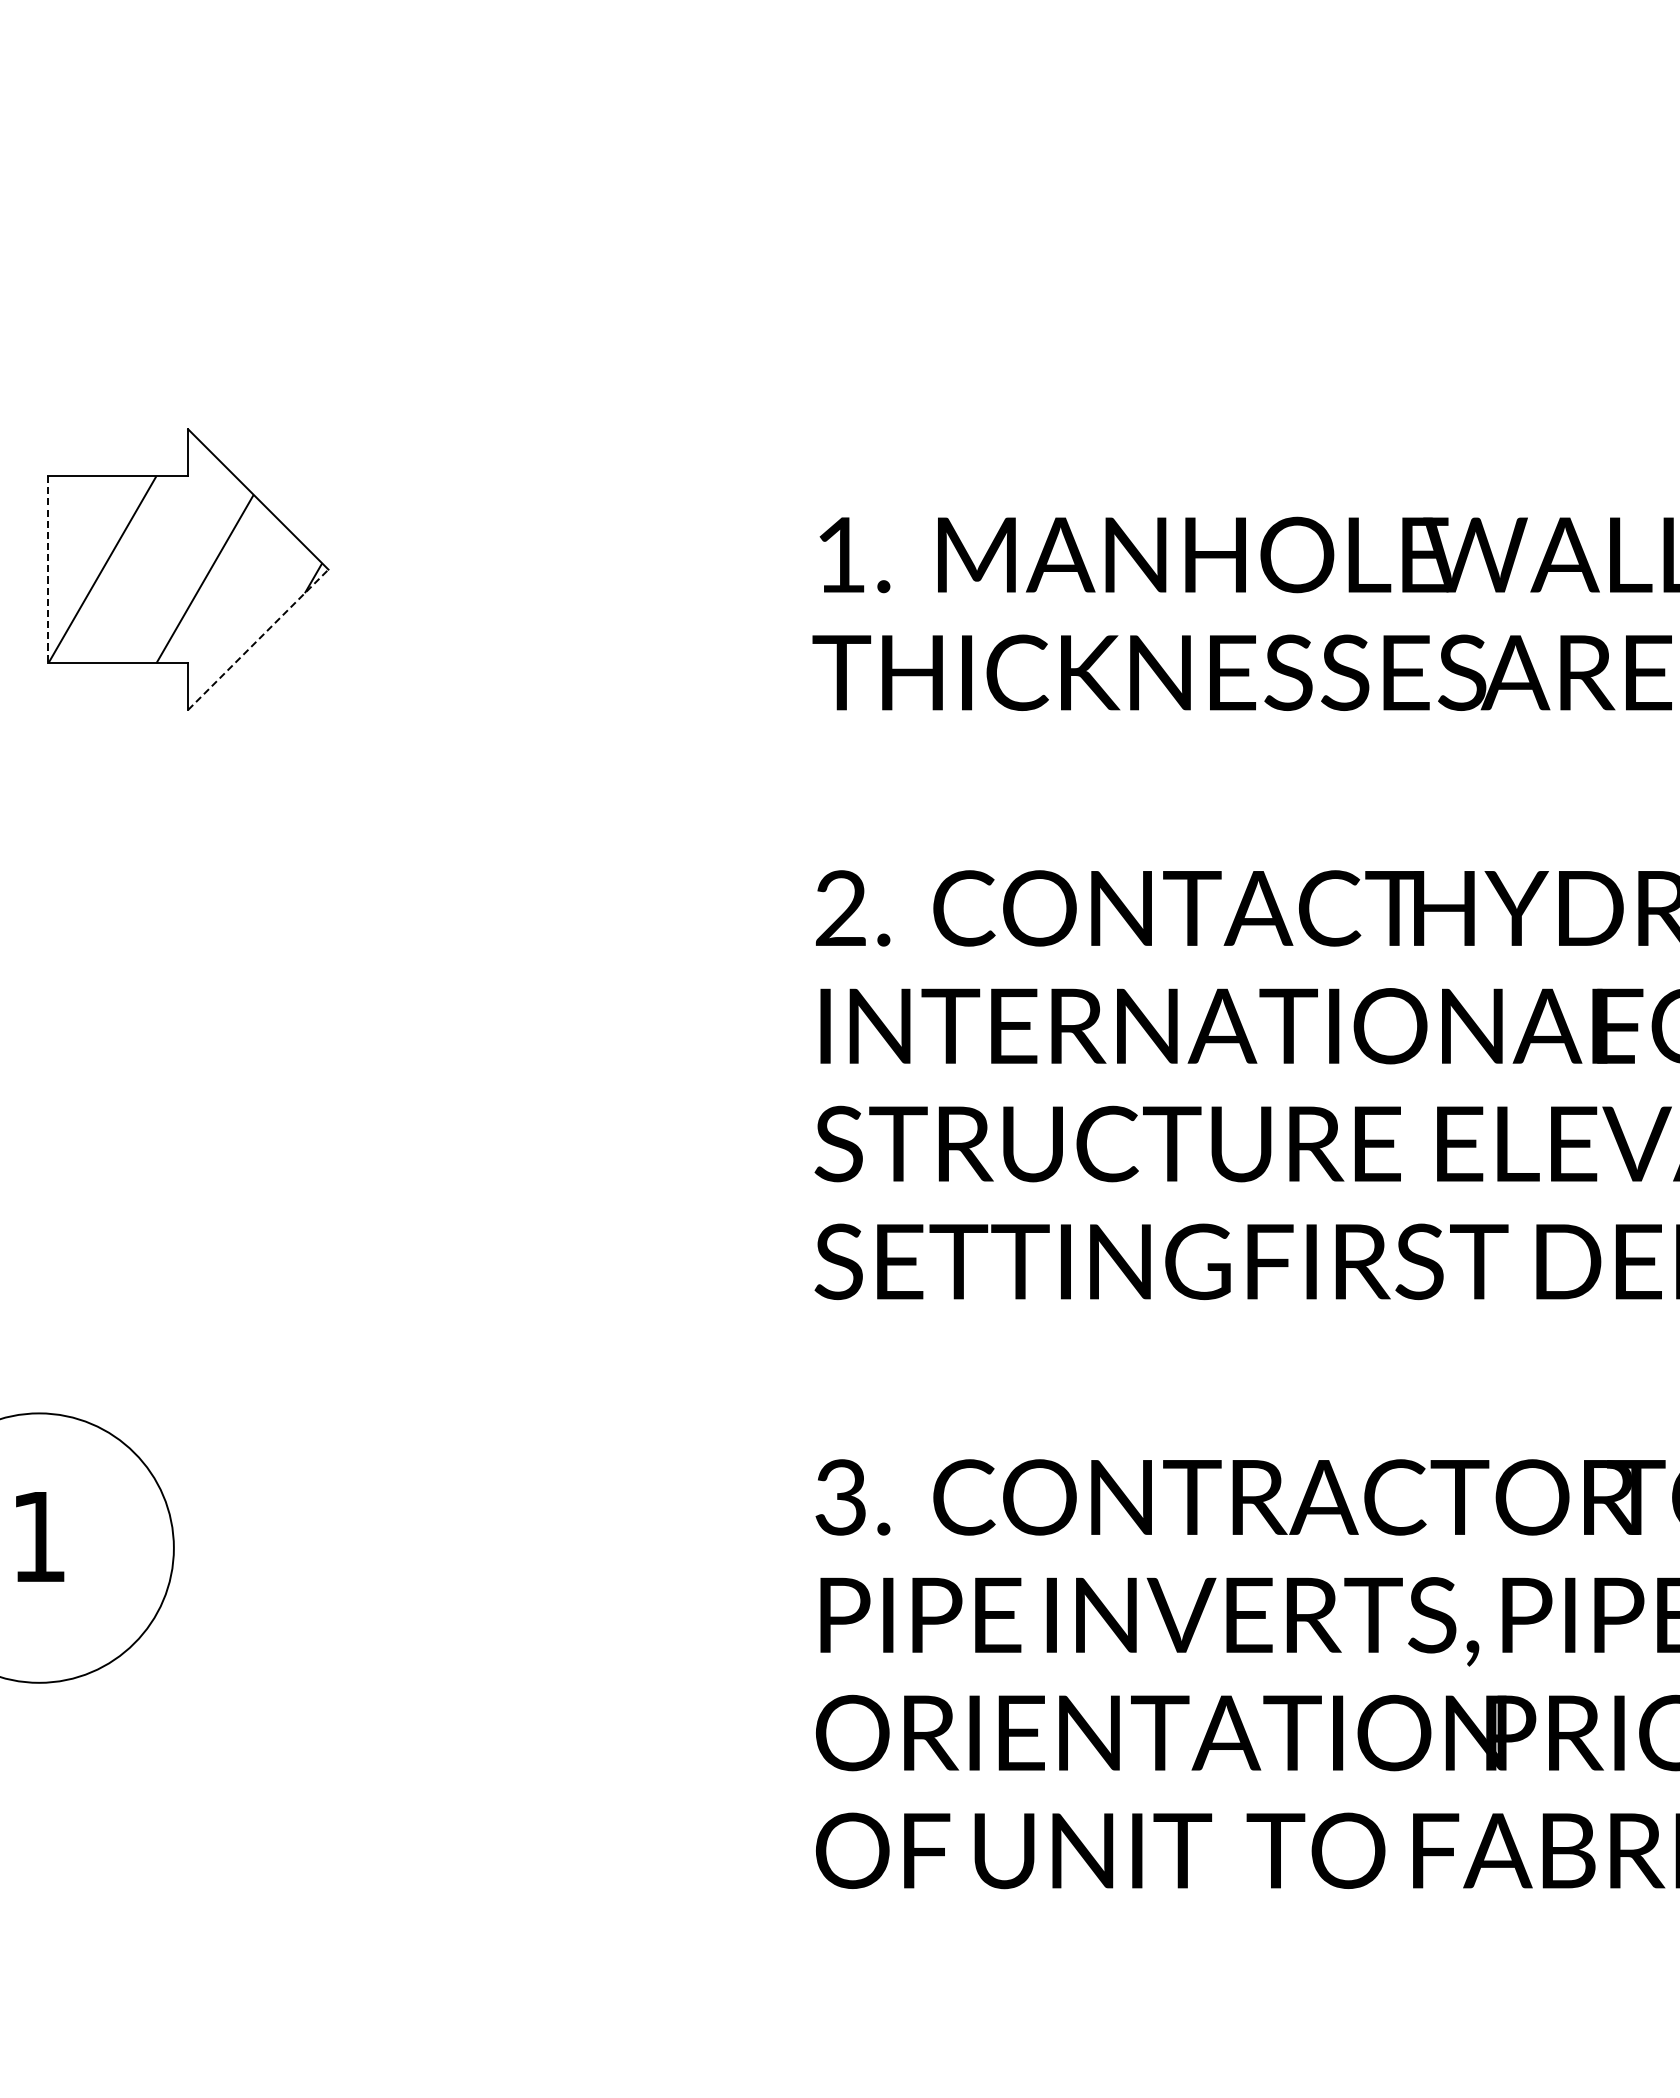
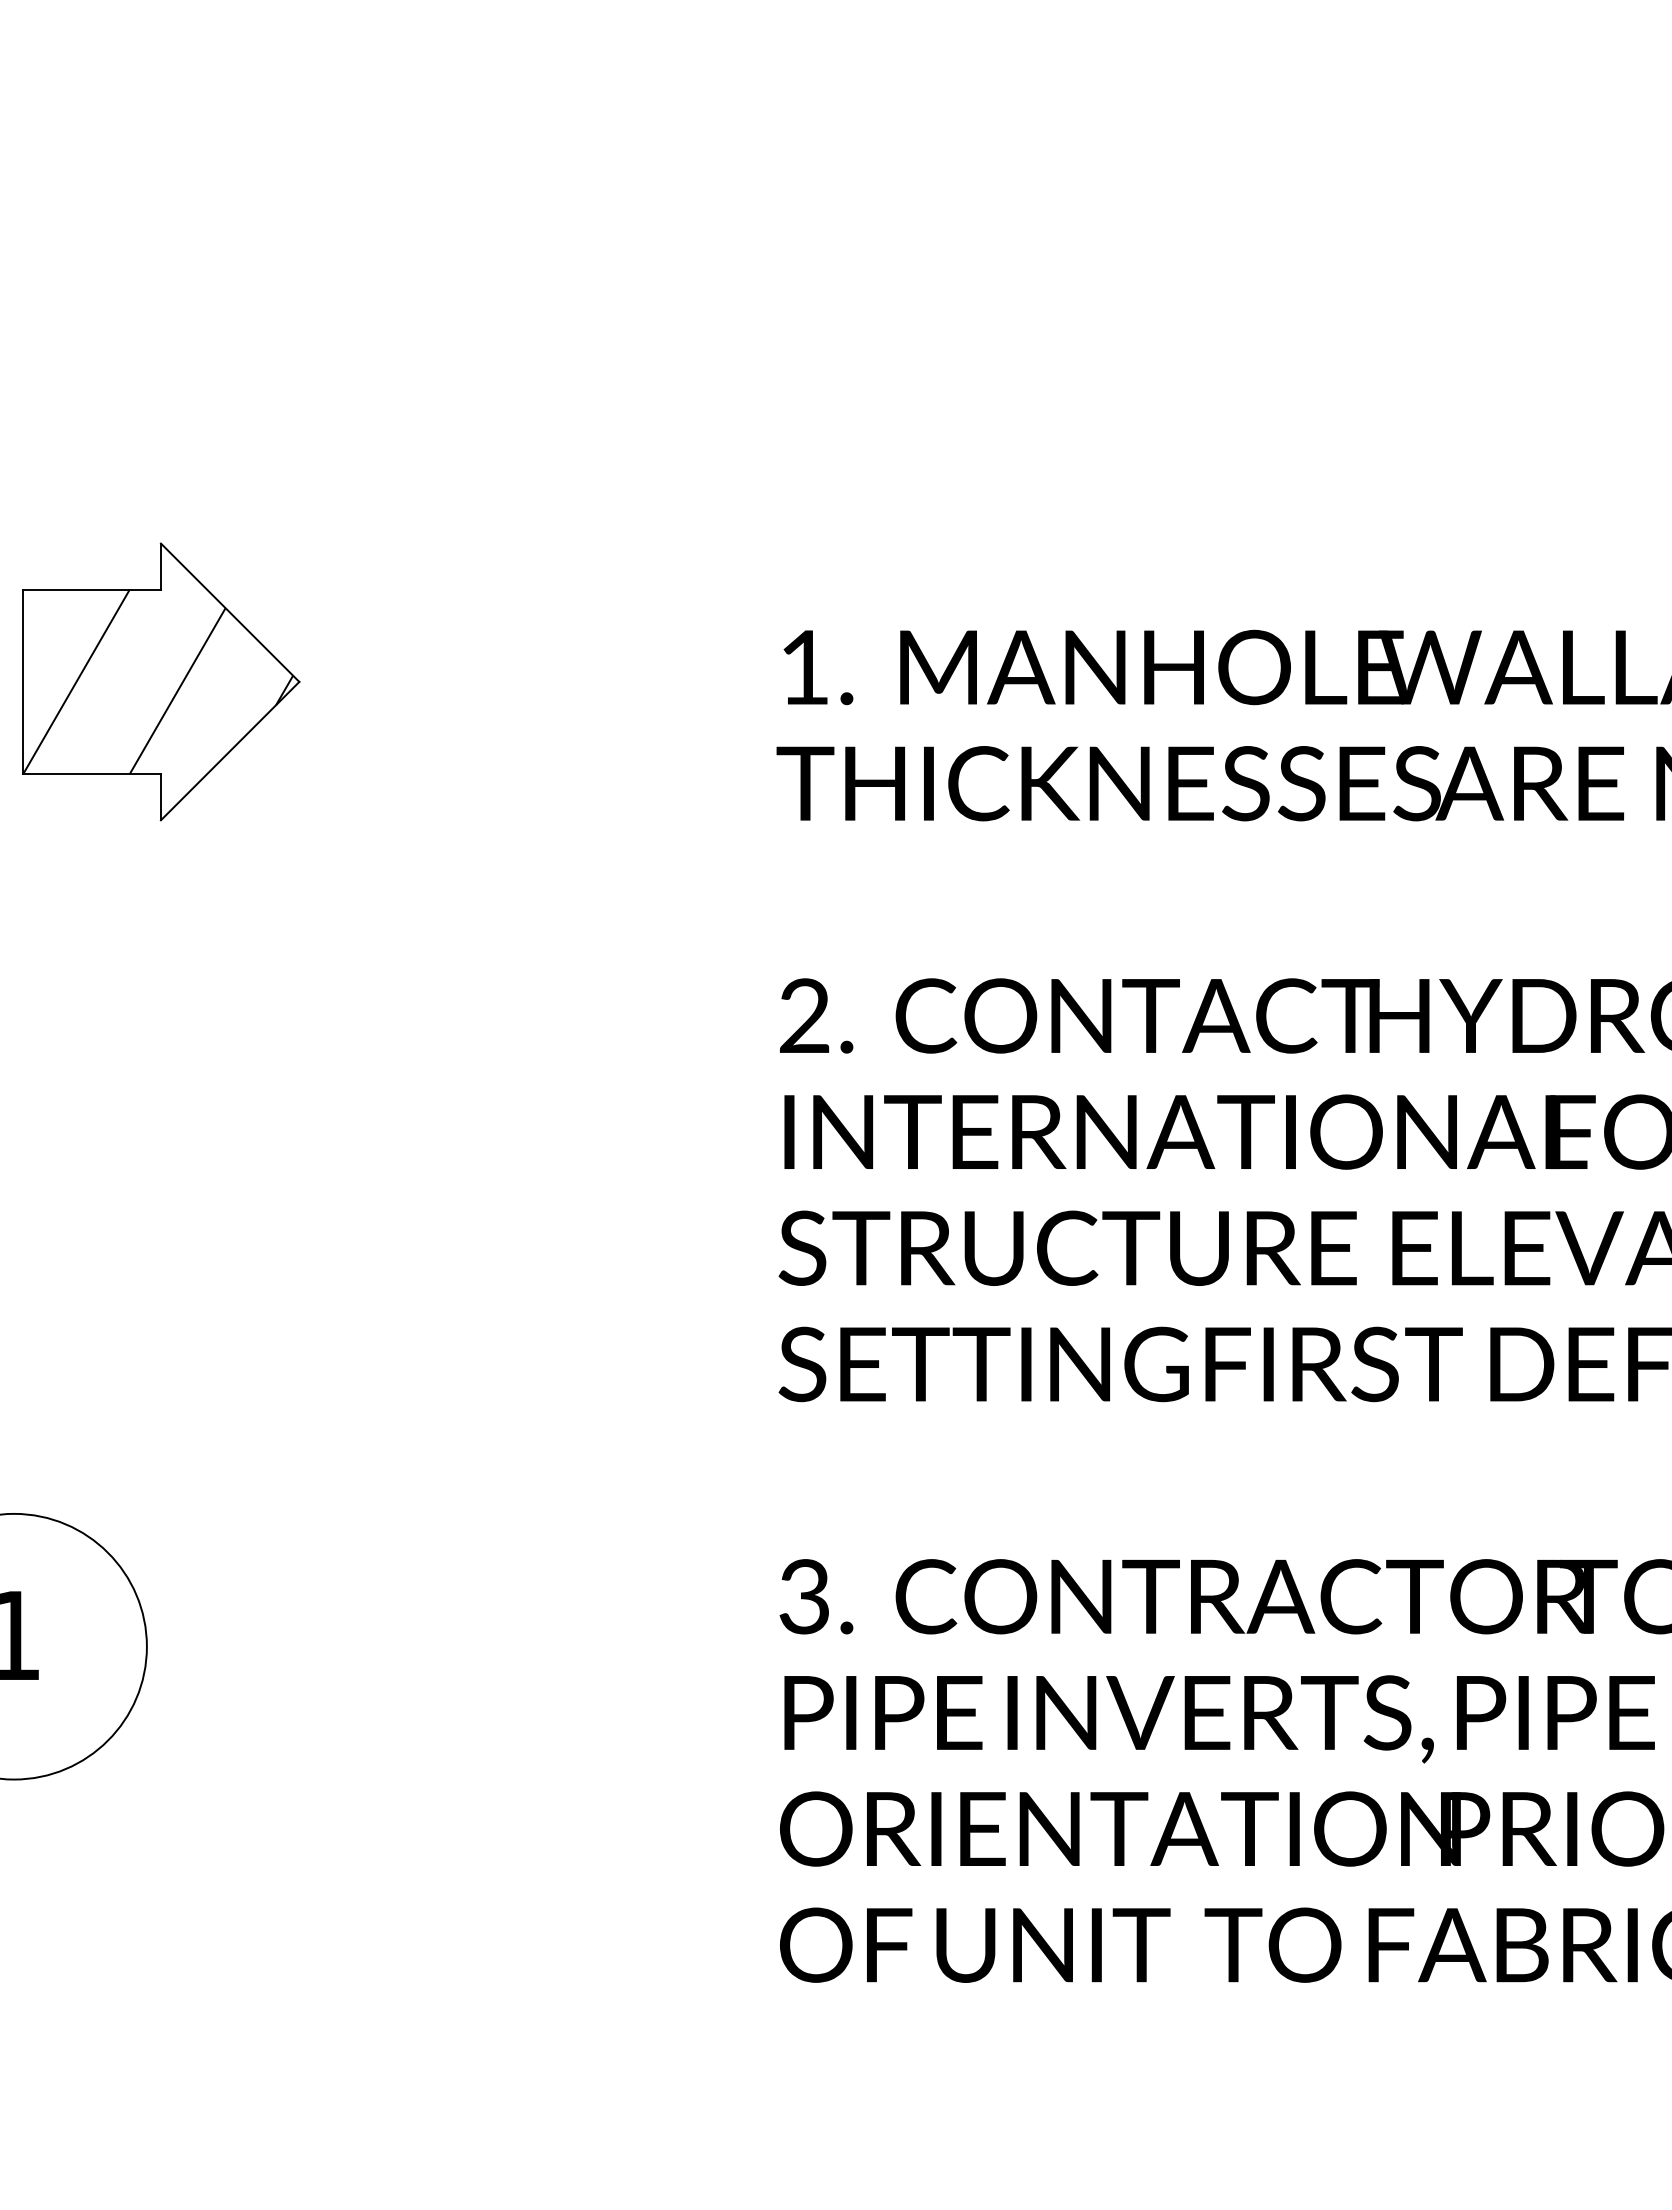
line: (47, 570) -> (22, 682), dashed -> solid
line: (258, 640) -> (230, 751), dashed -> solid

